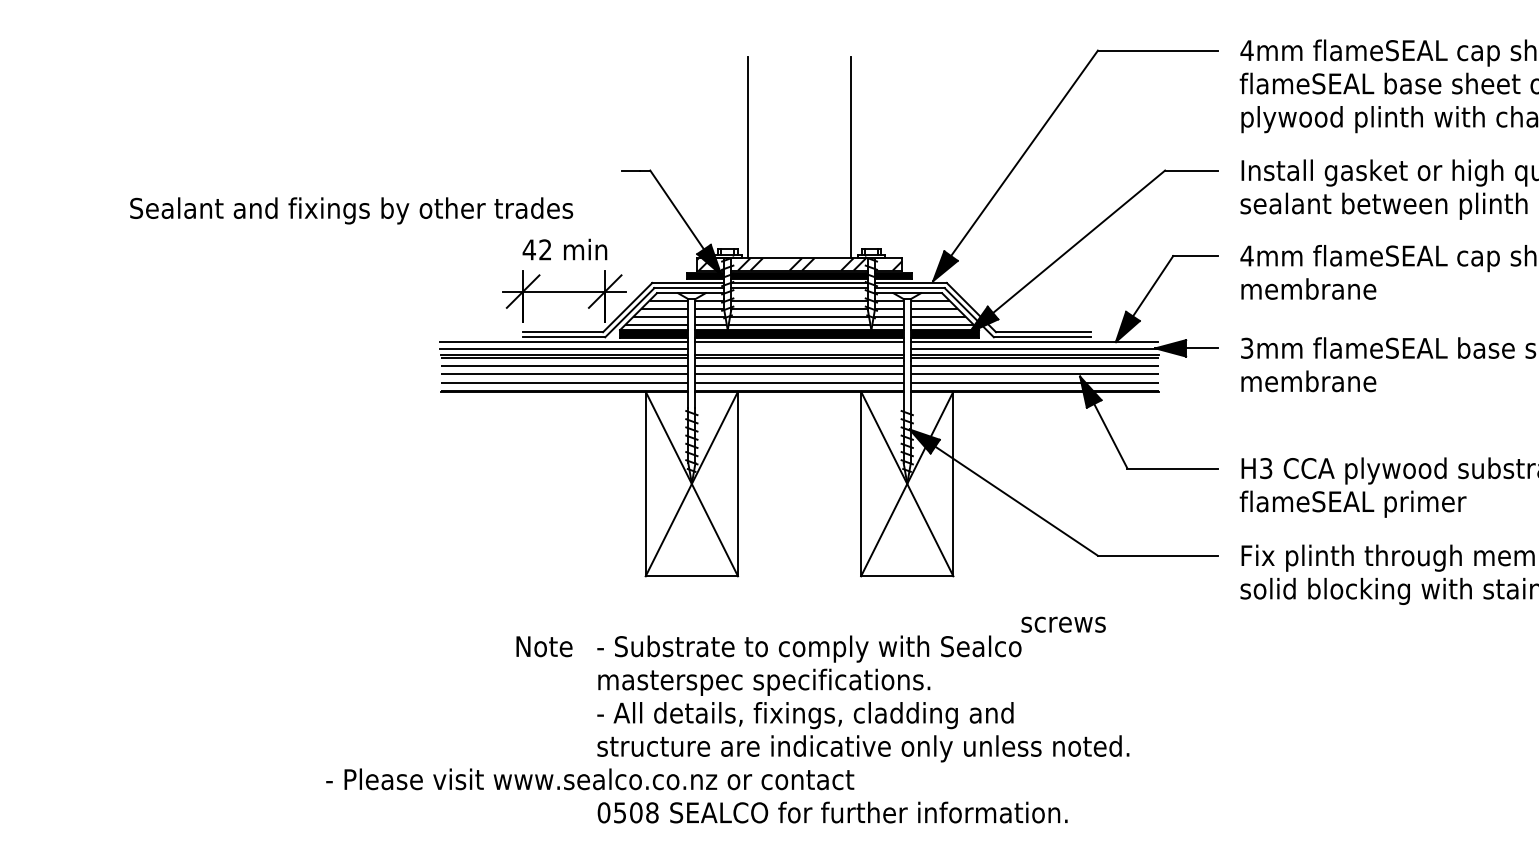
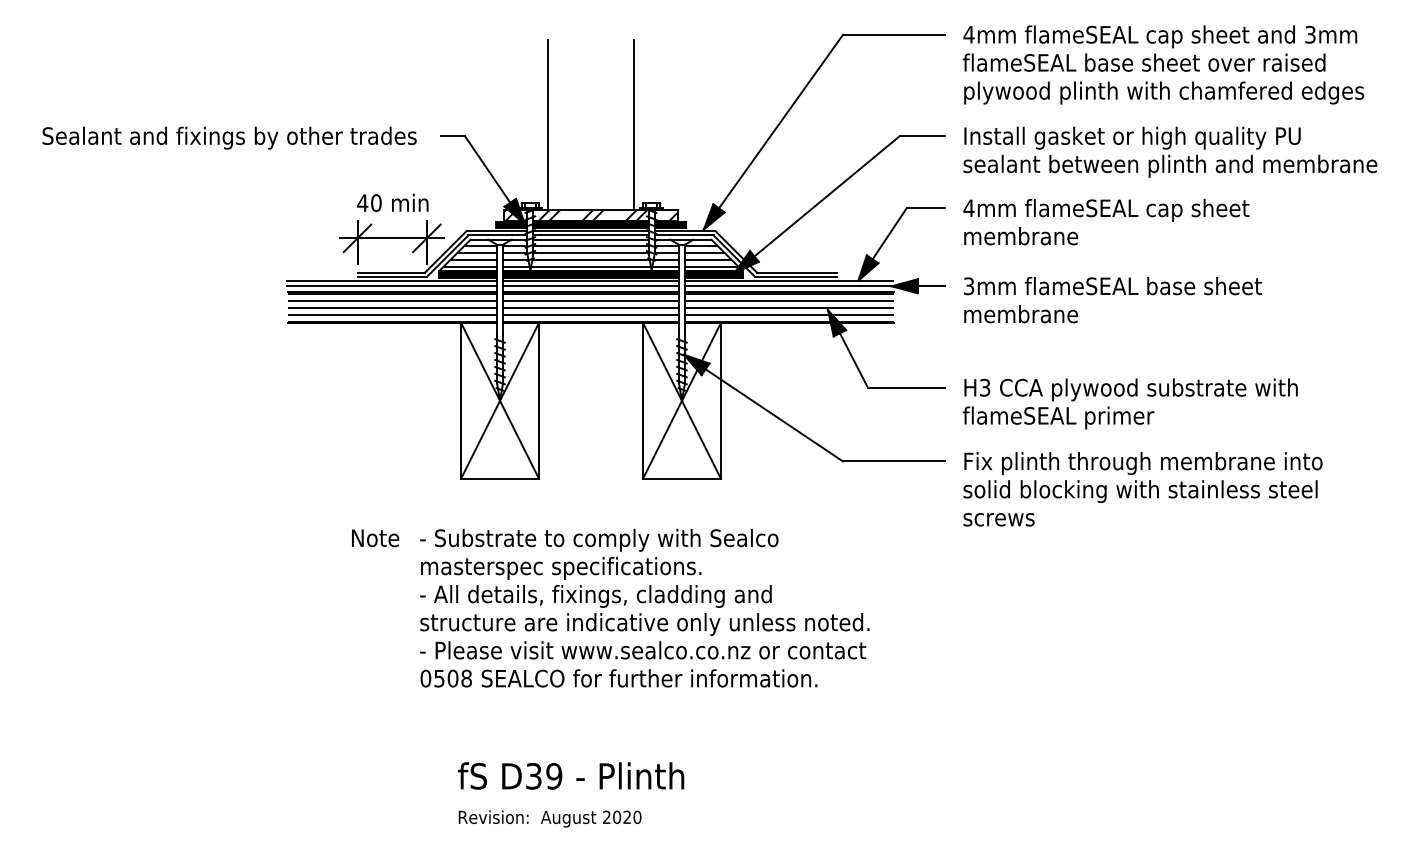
text: (351, 210) -> (229, 137), moved
text: (545, 250) -> (376, 203), 42 -> 40
line: (798, 292) -> (590, 239), added
line: (798, 348) -> (590, 286), added
text: (1062, 624) -> (998, 519), moved
text: (590, 779) -> (643, 650), moved

